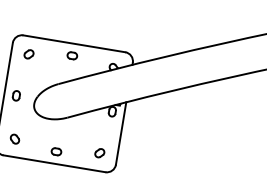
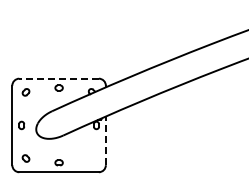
line: (74, 43) -> (59, 78), solid -> dashed
line: (120, 132) -> (105, 140), solid -> dashed
part: (98, 153) -> (91, 158), removed

